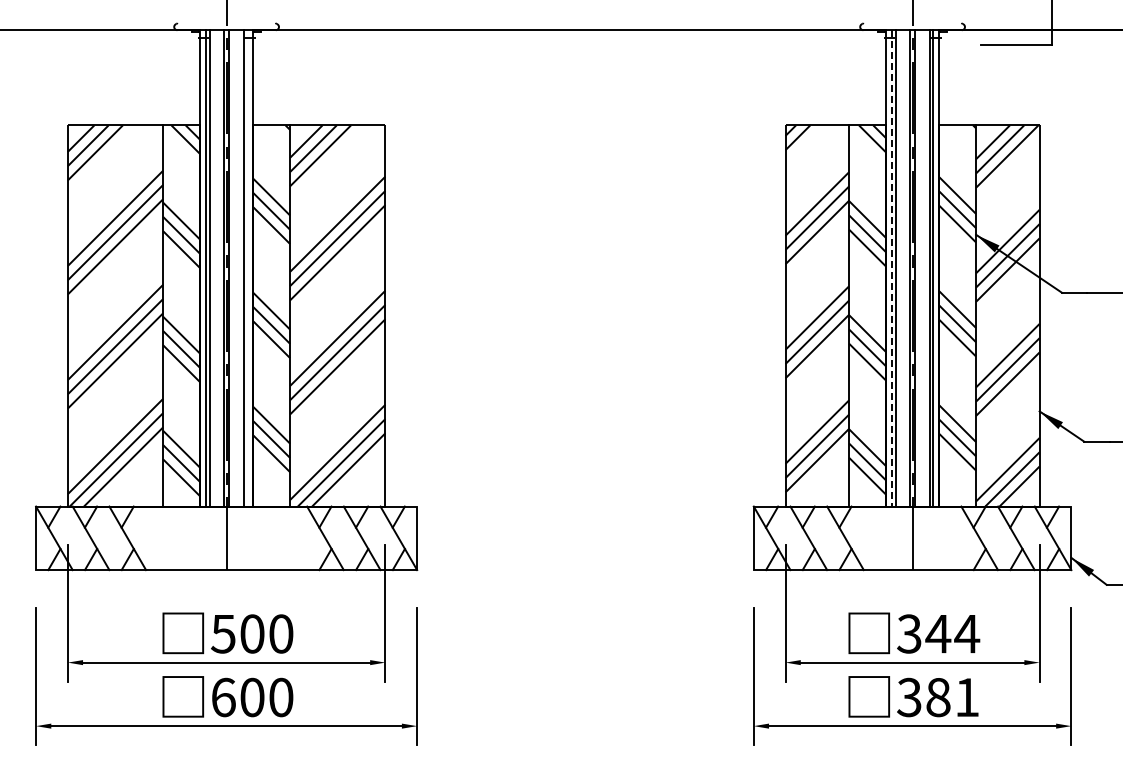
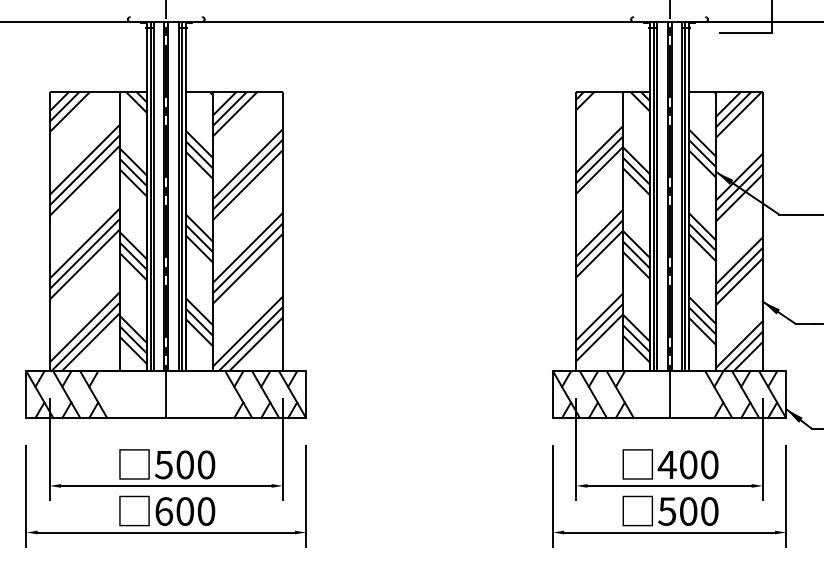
line: (247, 268) -> (181, 196), added
line: (891, 268) -> (654, 196), dashed -> solid
text: (938, 633) -> (688, 464), 344 -> 400
text: (938, 697) -> (688, 511), 381 -> 500

